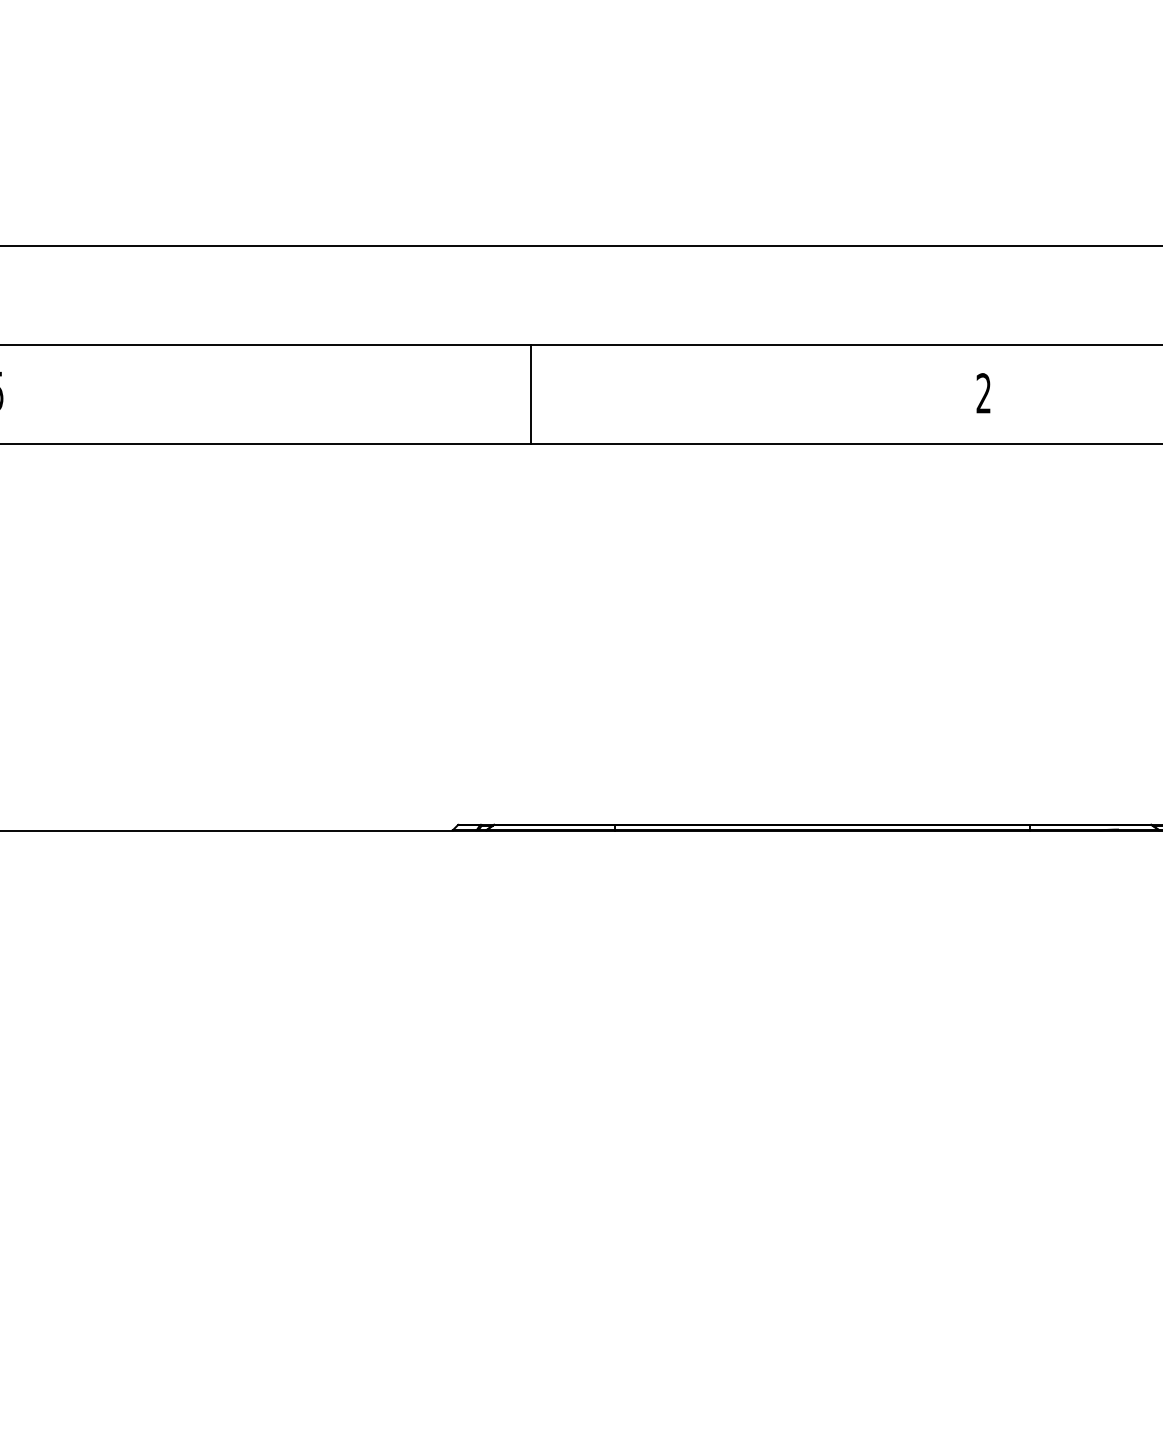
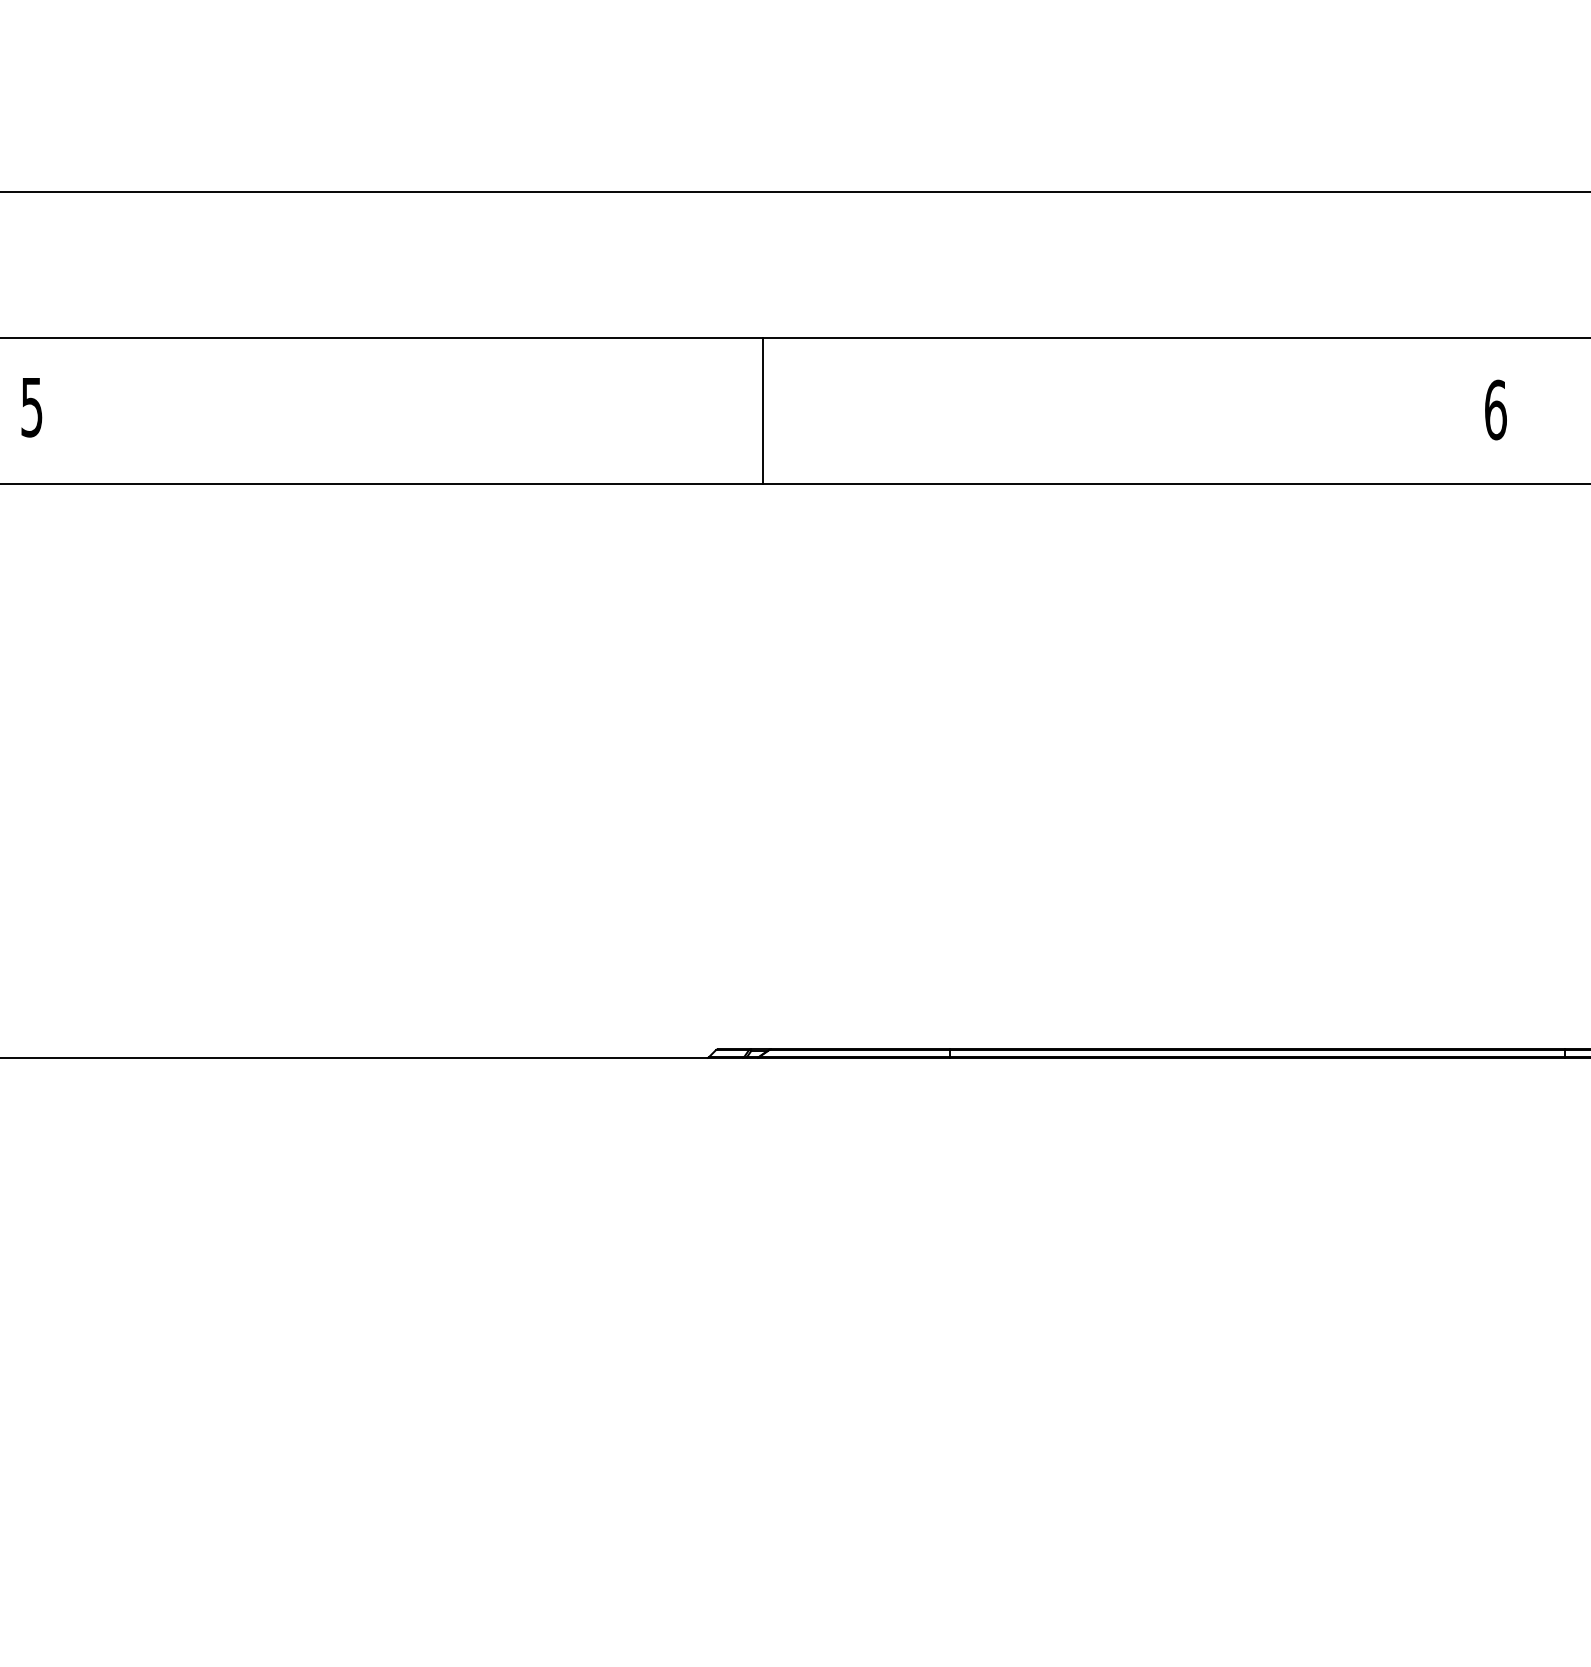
line: (531, 393) -> (762, 410), moved
text: (983, 393) -> (1495, 410), 2 -> 6

